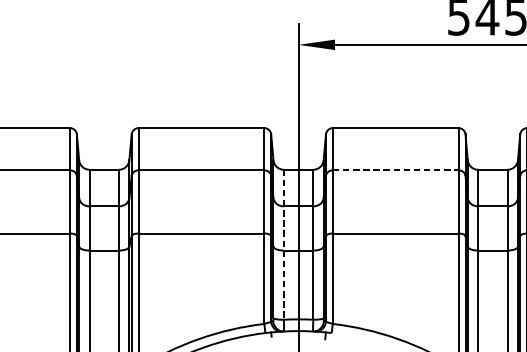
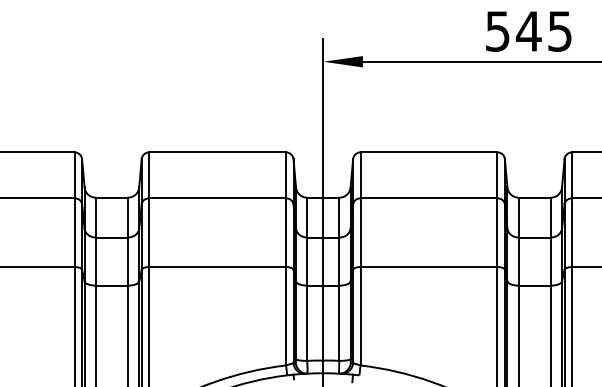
line: (396, 170) -> (429, 198), dashed -> solid
line: (284, 244) -> (307, 279), dashed -> solid

